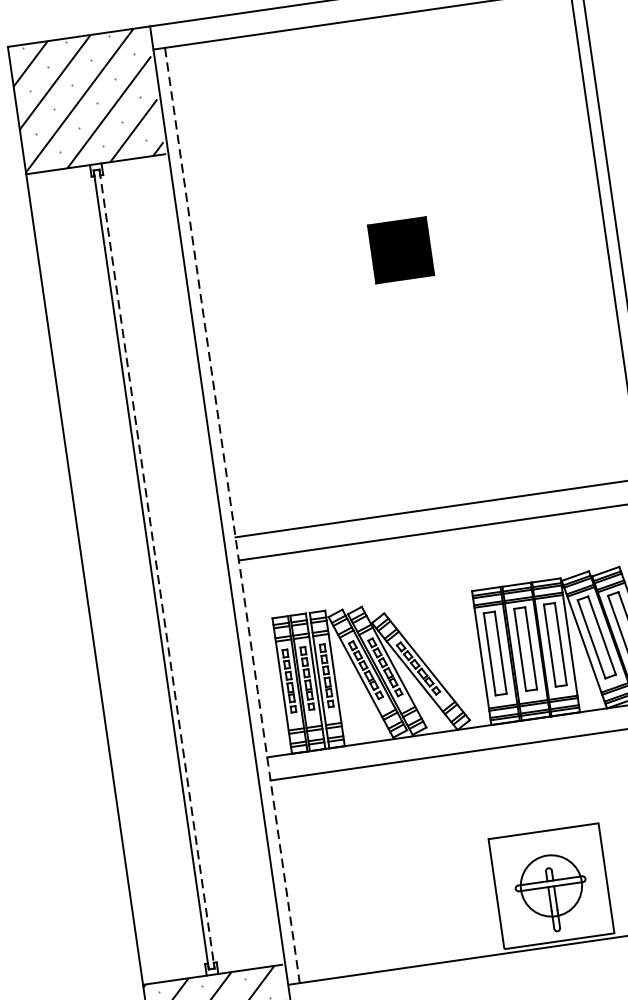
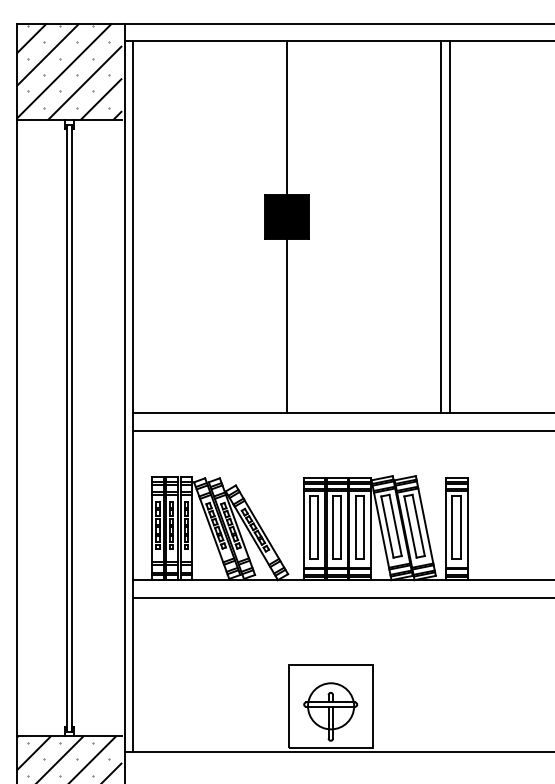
line: (403, 262) -> (287, 226), added
line: (232, 515) -> (133, 396), dashed -> solid
line: (157, 569) -> (71, 428), dashed -> solid

